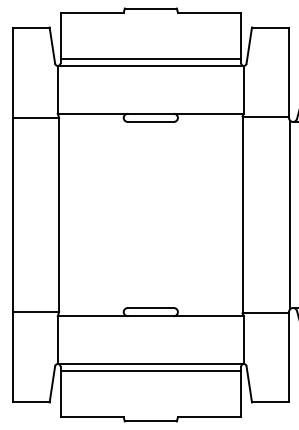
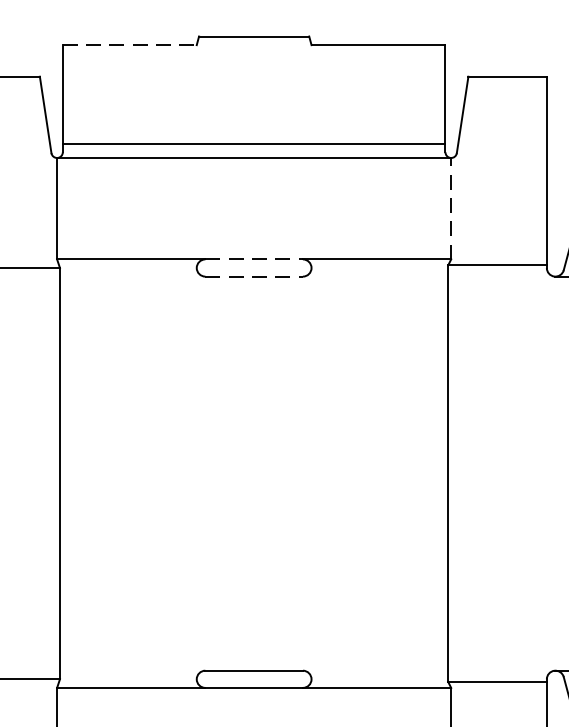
line: (92, 12) -> (130, 44), solid -> dashed
line: (243, 89) -> (450, 207), solid -> dashed
line: (151, 113) -> (255, 258), solid -> dashed
line: (151, 121) -> (255, 275), solid -> dashed
line: (290, 214) -> (549, 472), removed

